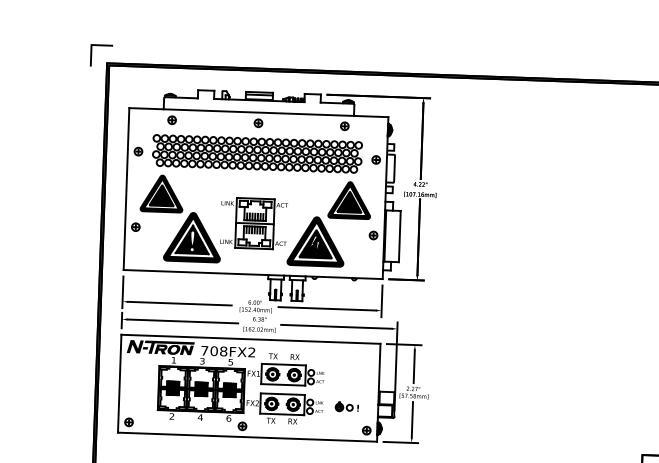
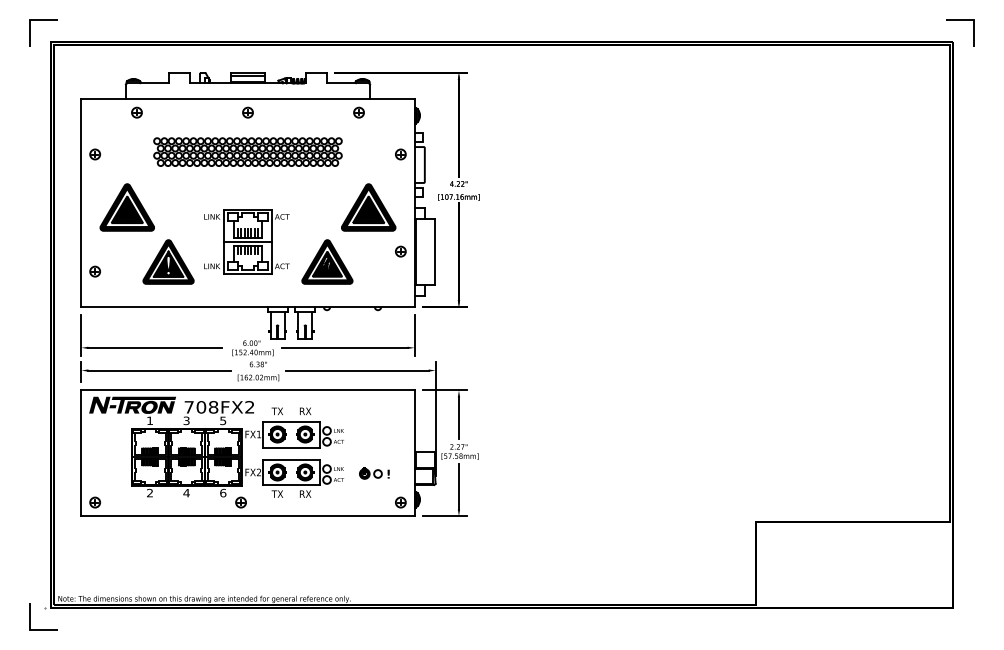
part: (257, 153) -> (247, 151), size x0.7
part: (135, 227) -> (94, 271), moved
part: (192, 236) -> (168, 261), size x0.7
part: (316, 241) -> (327, 261), size x0.7

